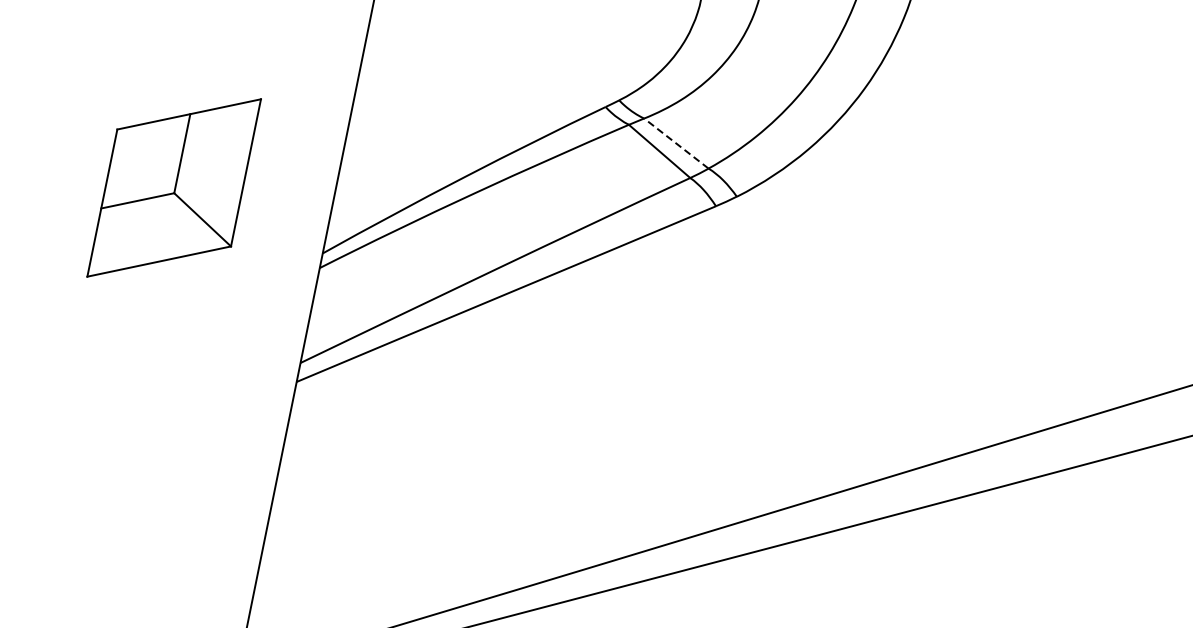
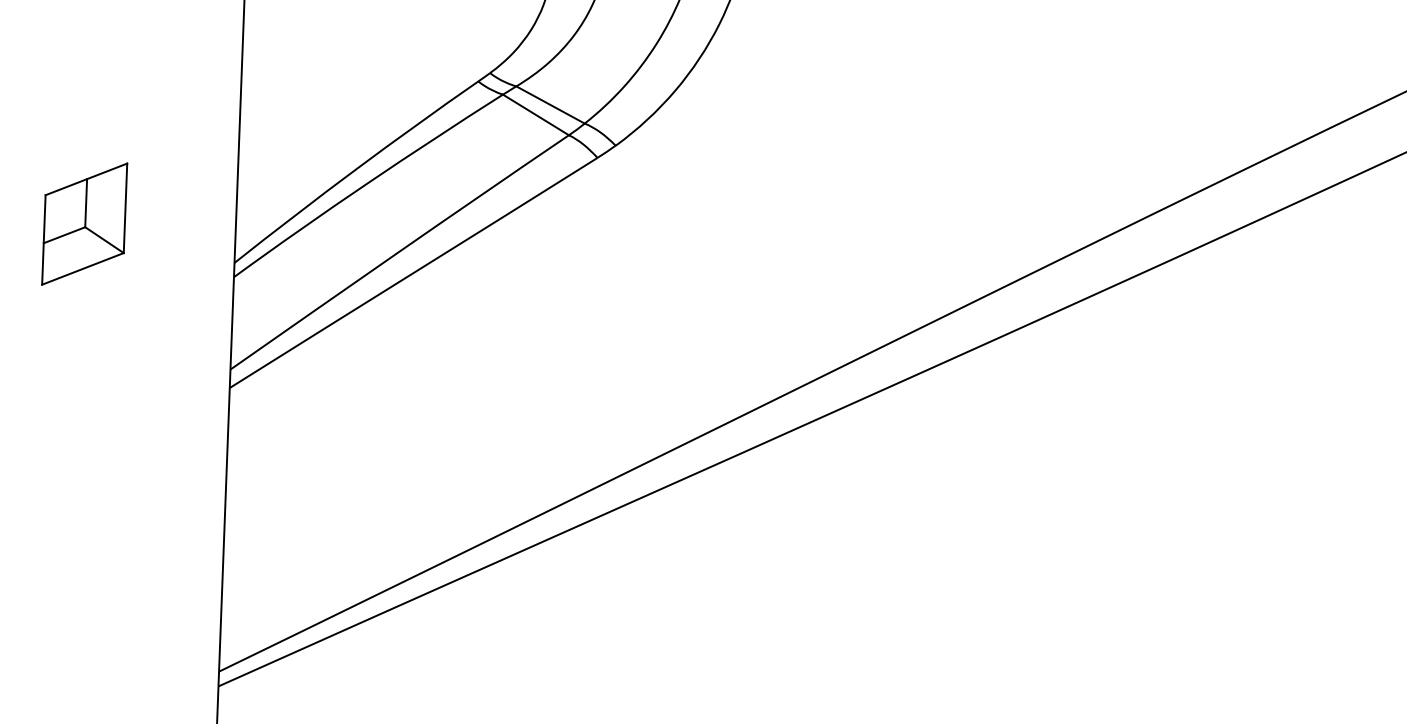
line: (676, 143) -> (550, 104), dashed -> solid
part: (174, 187) -> (84, 223), size x0.62

